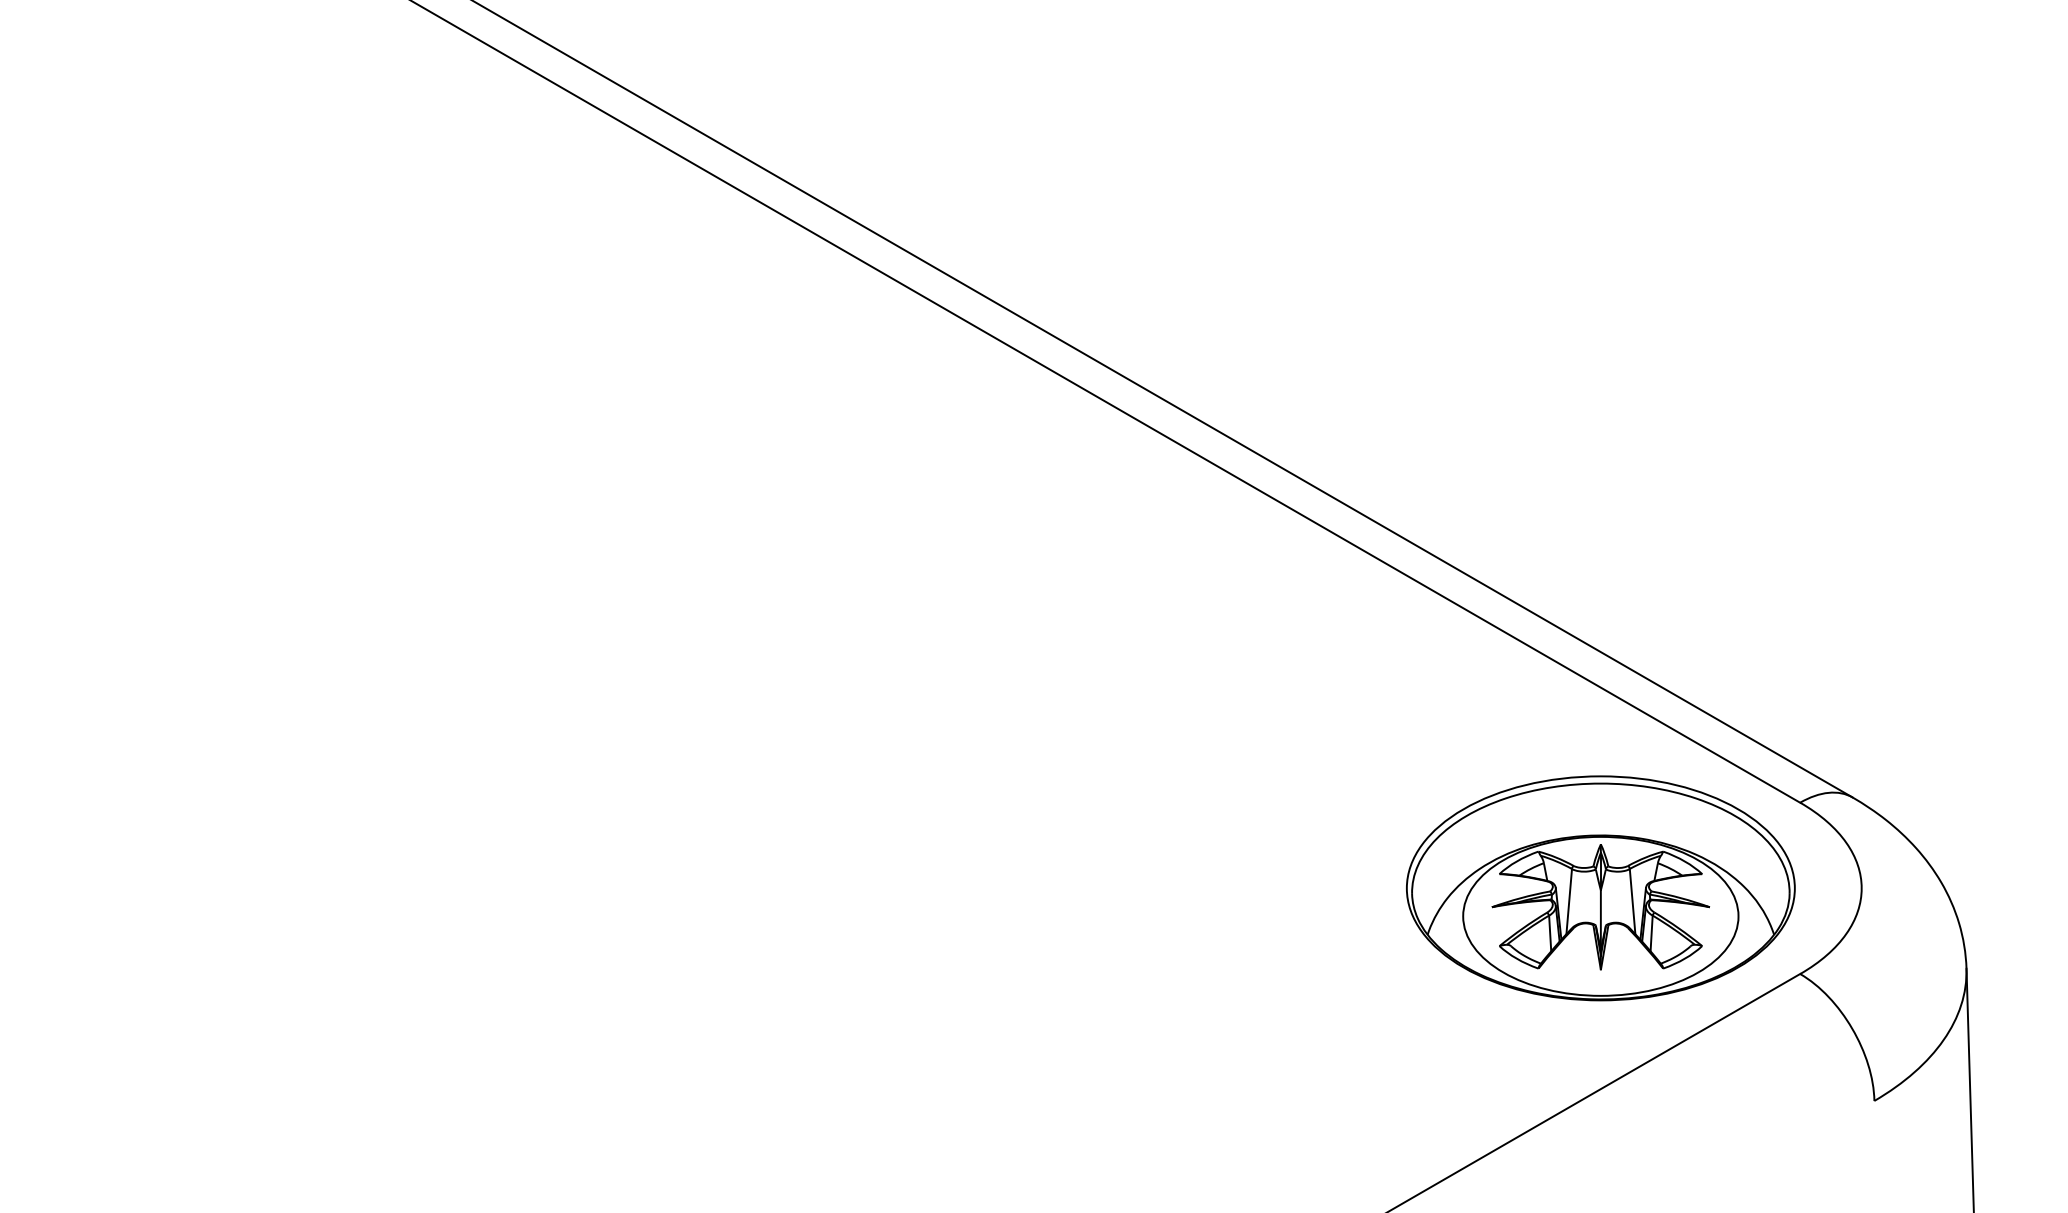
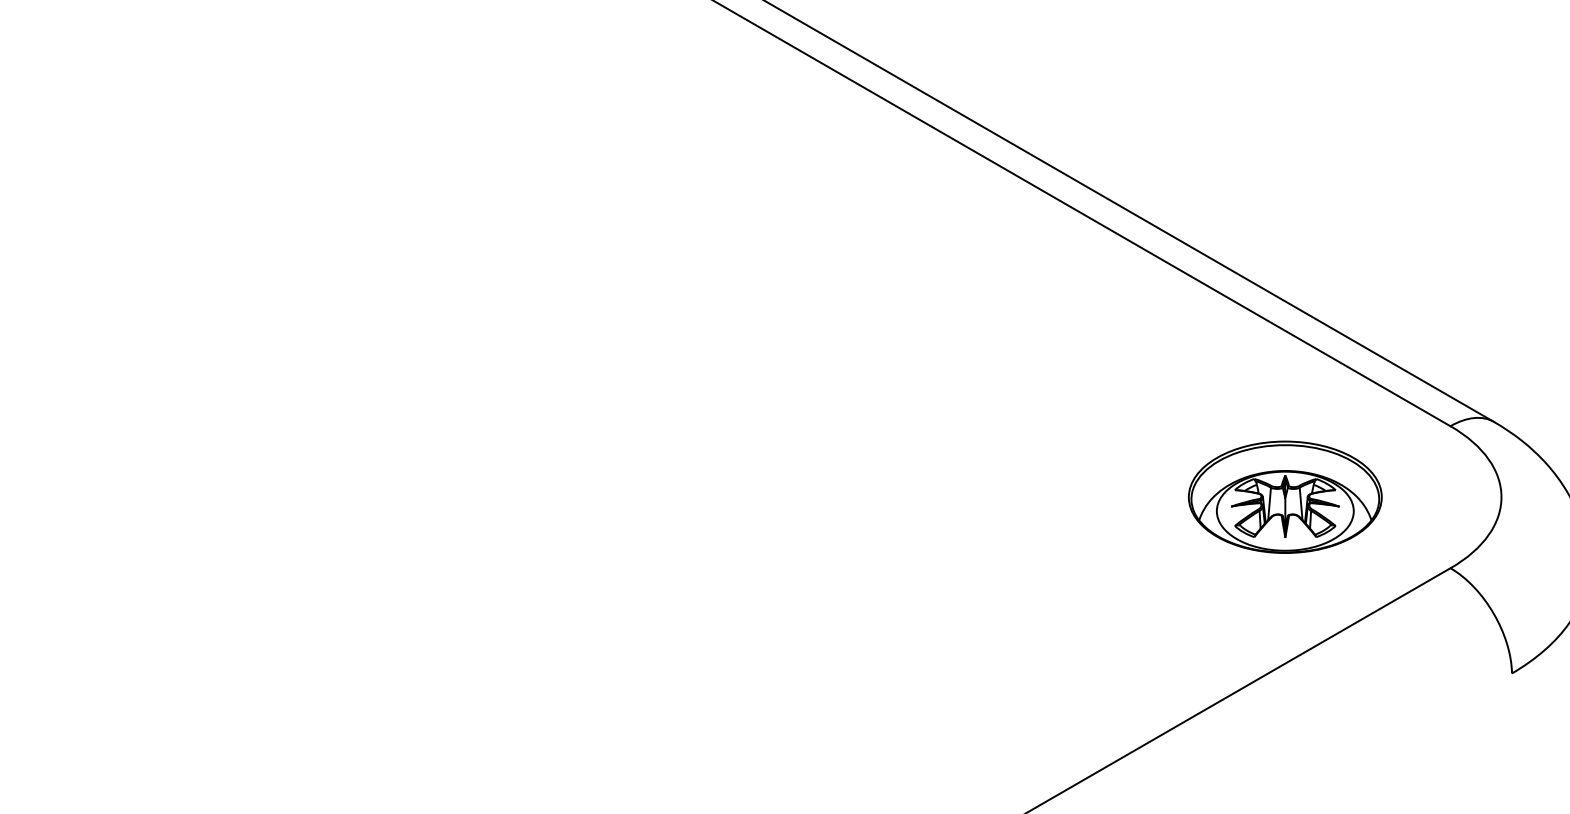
part: (1600, 888) -> (1284, 497), size x0.6

